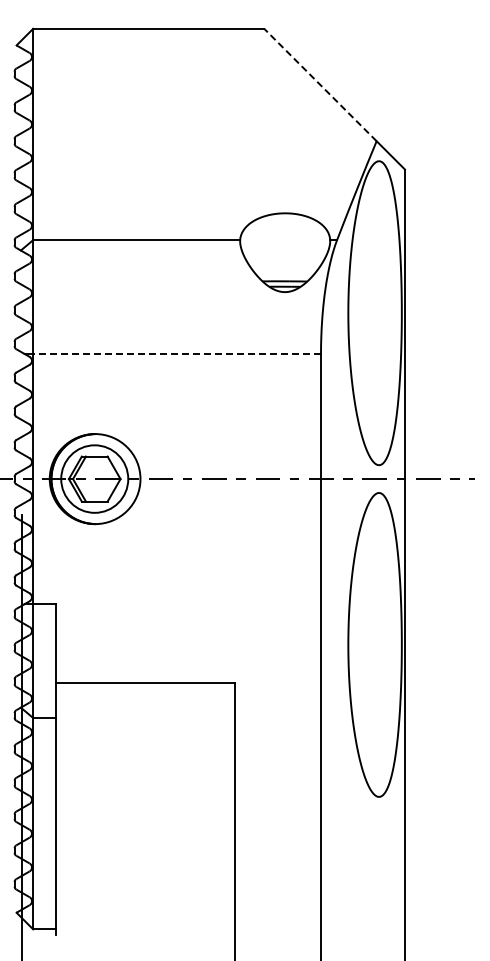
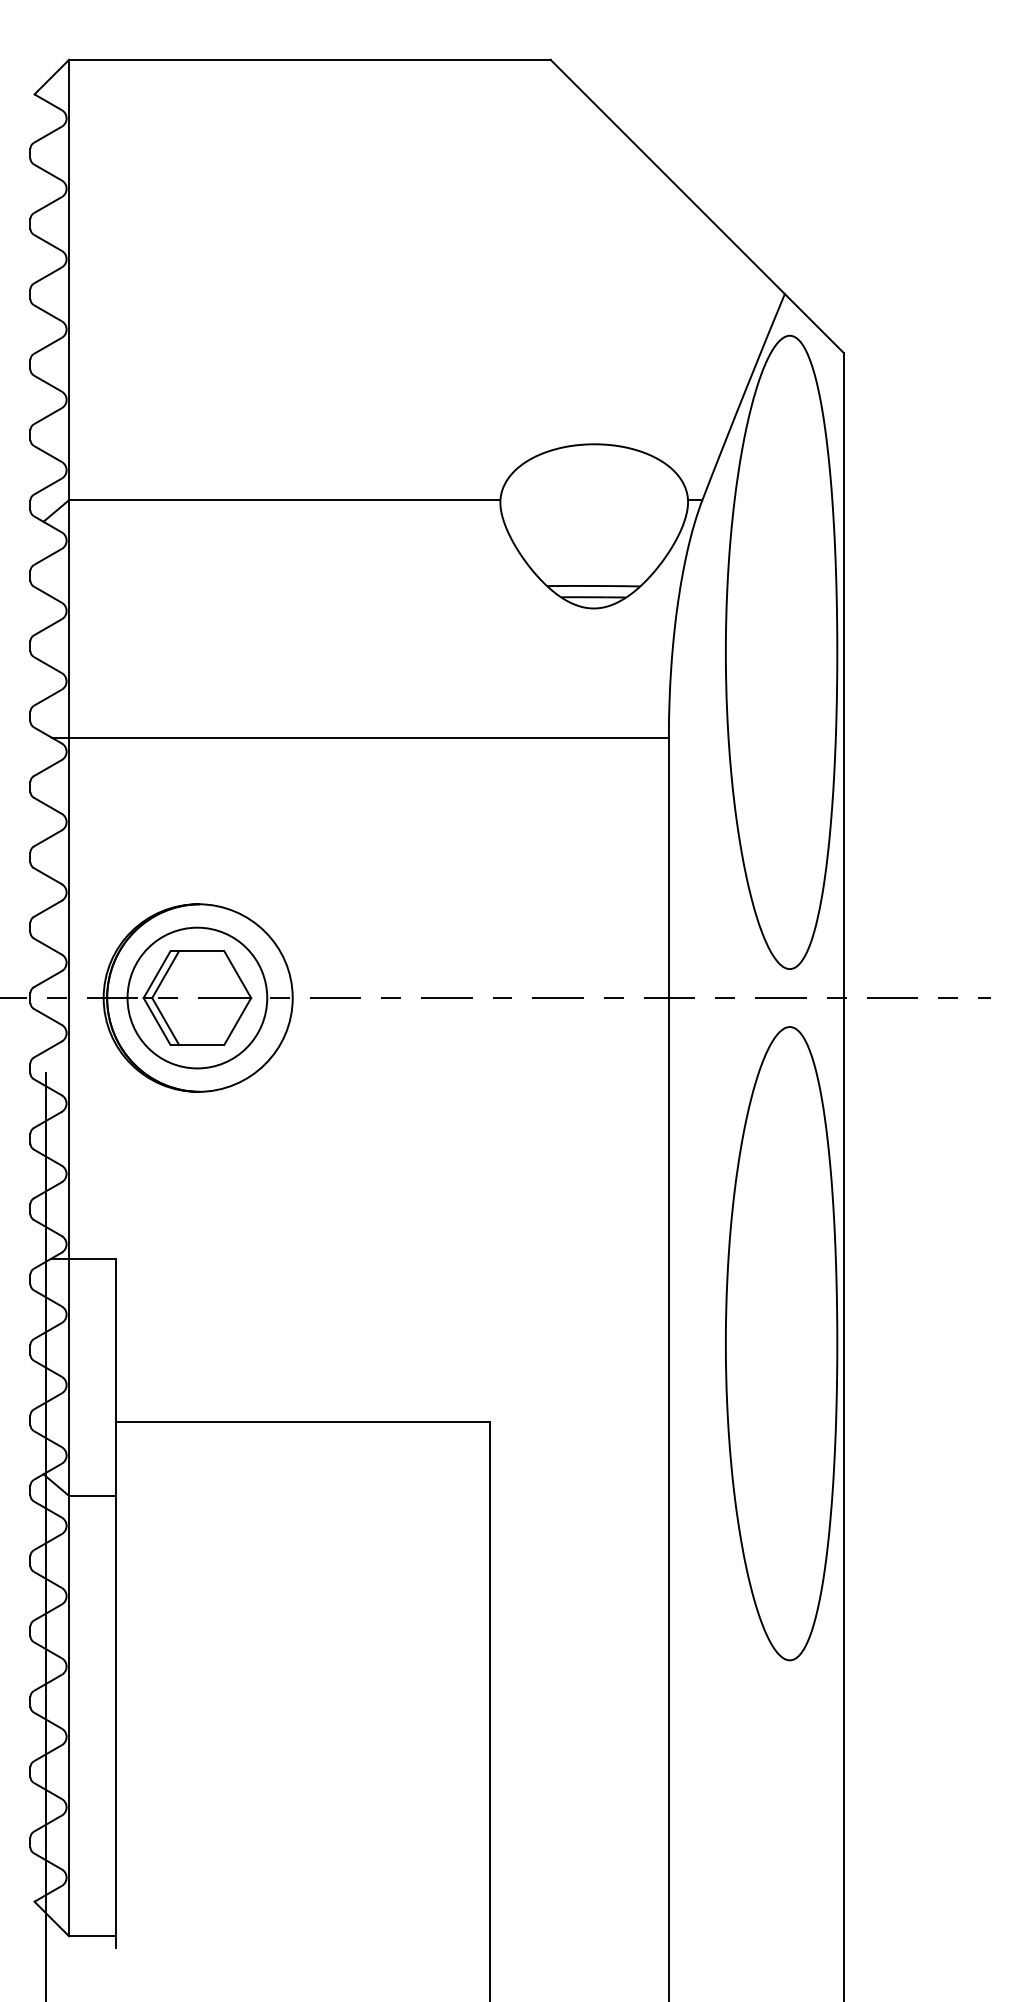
line: (320, 84) -> (667, 175), dashed -> solid
line: (177, 354) -> (369, 738), dashed -> solid

